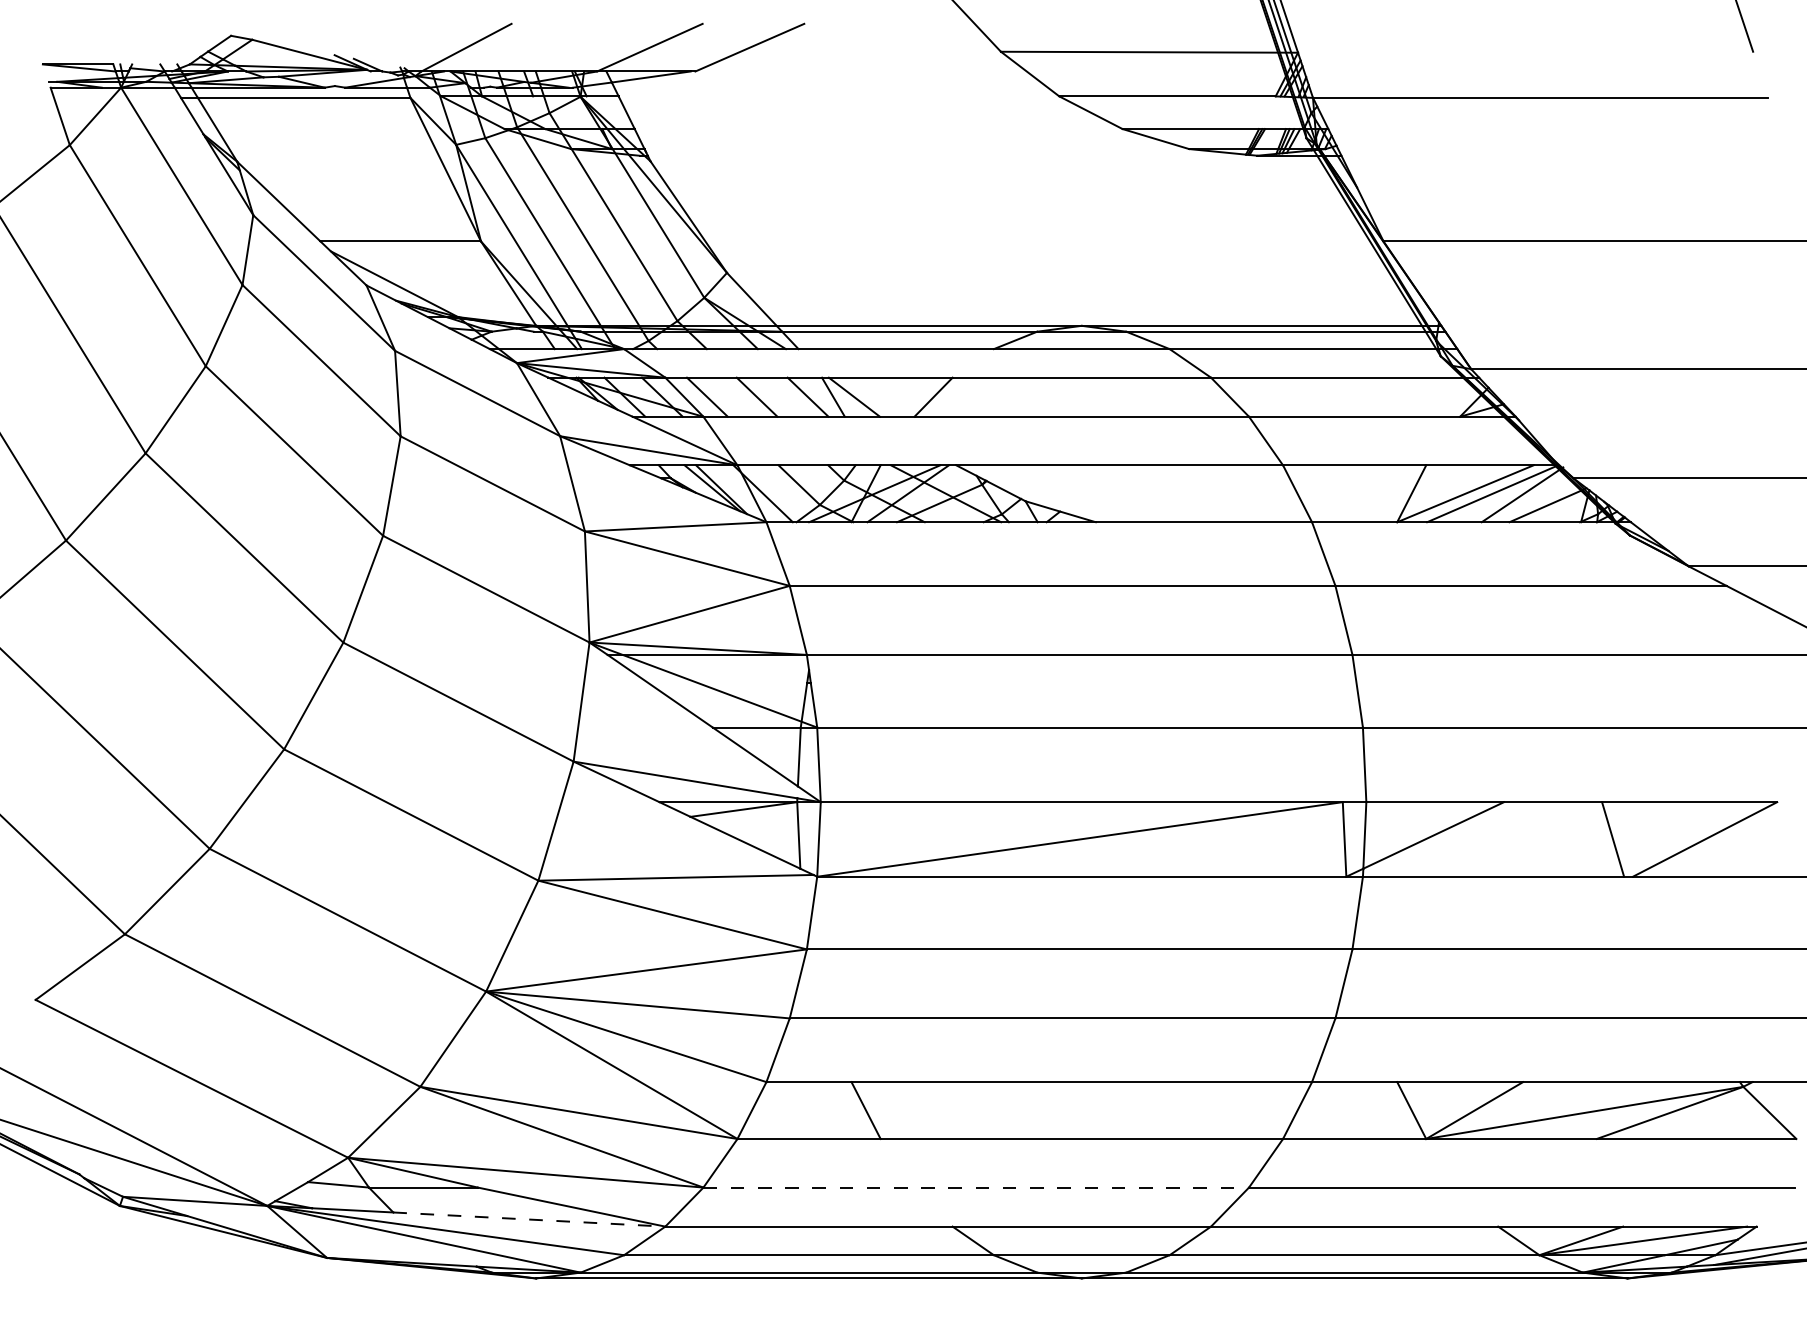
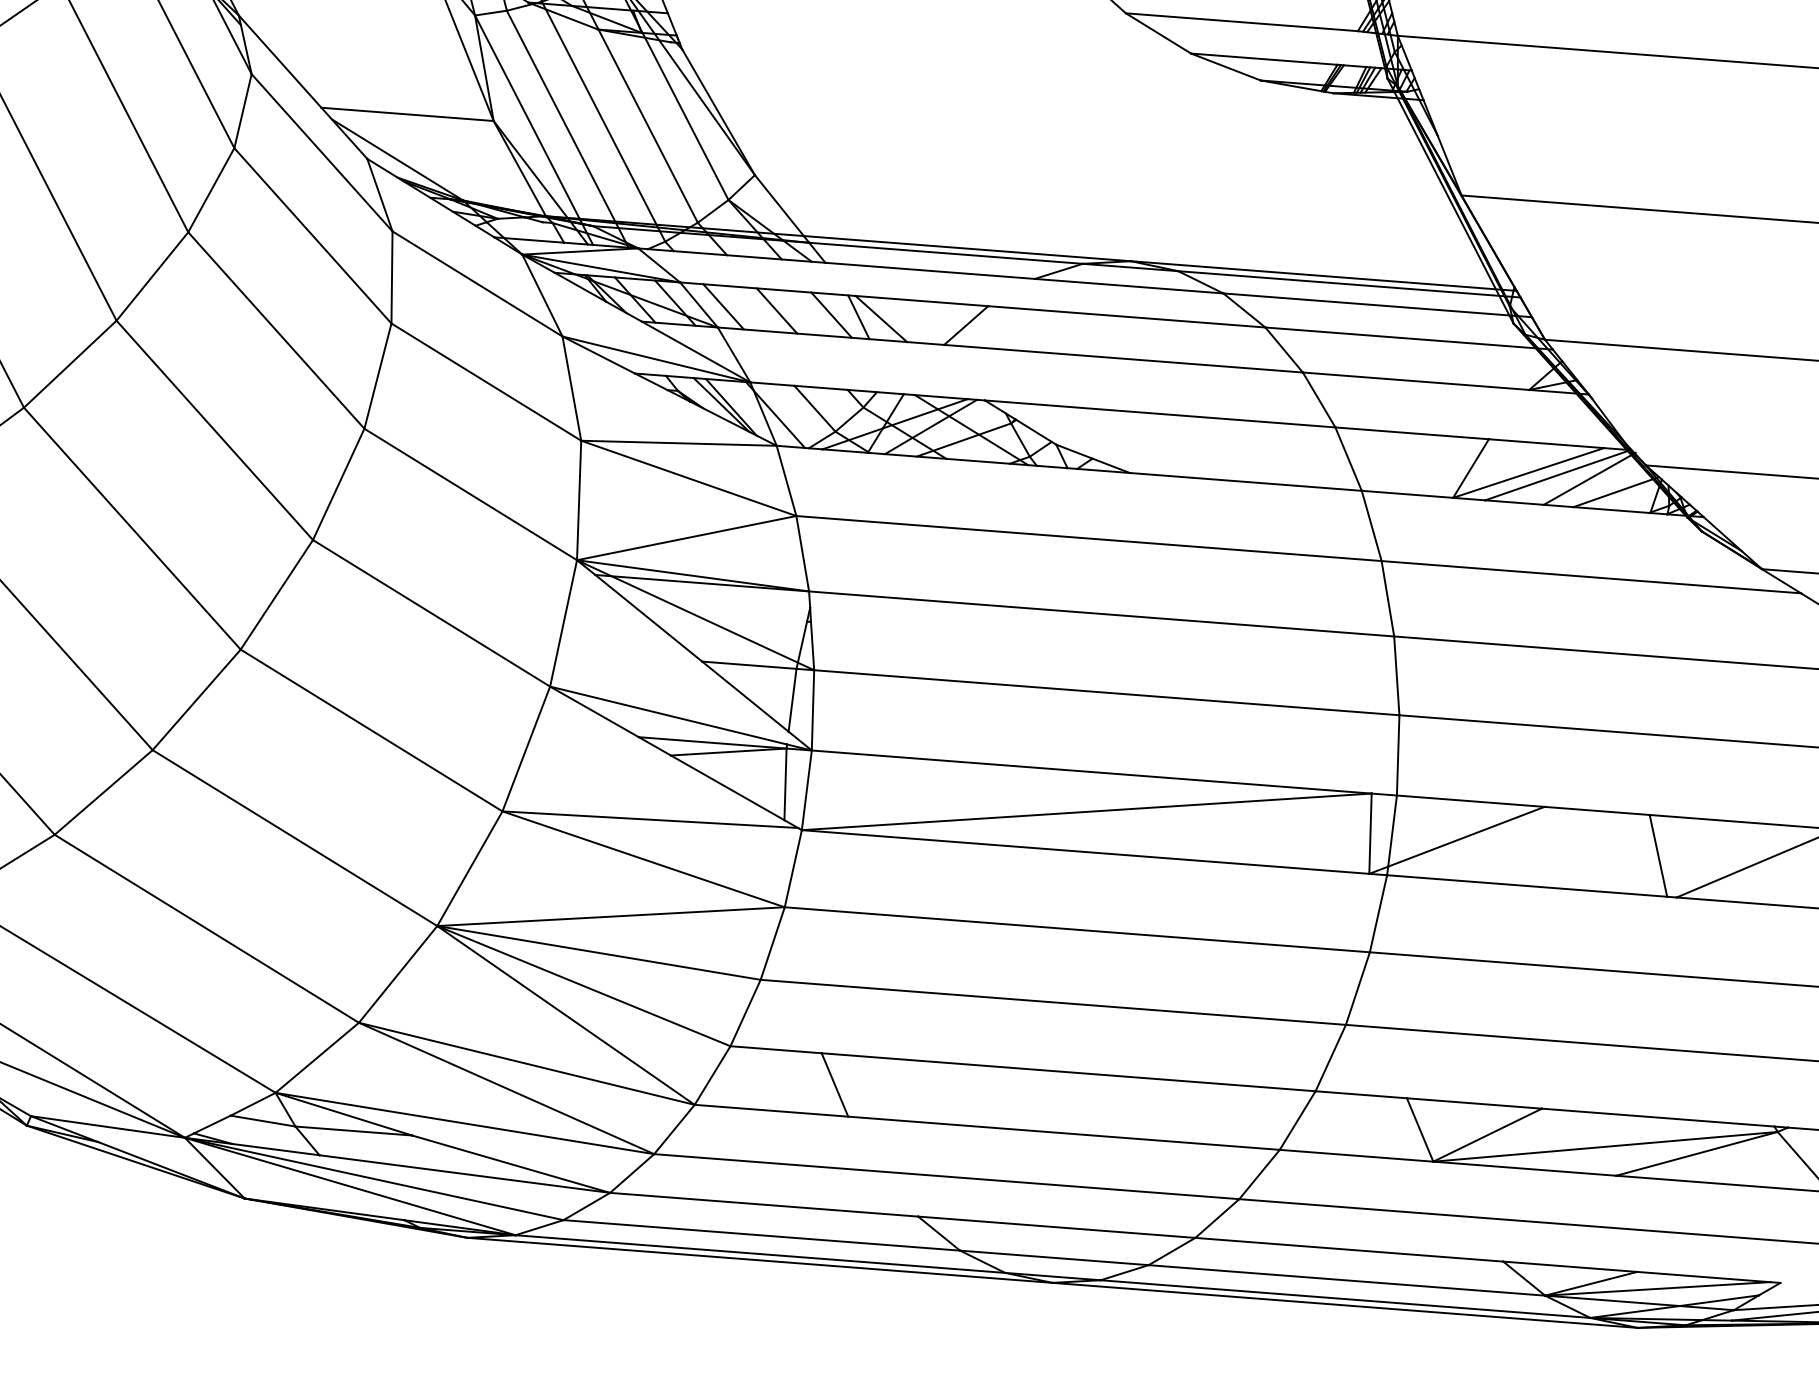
line: (976, 1187) -> (947, 1176), dashed -> solid
line: (529, 1219) -> (465, 1174), dashed -> solid

